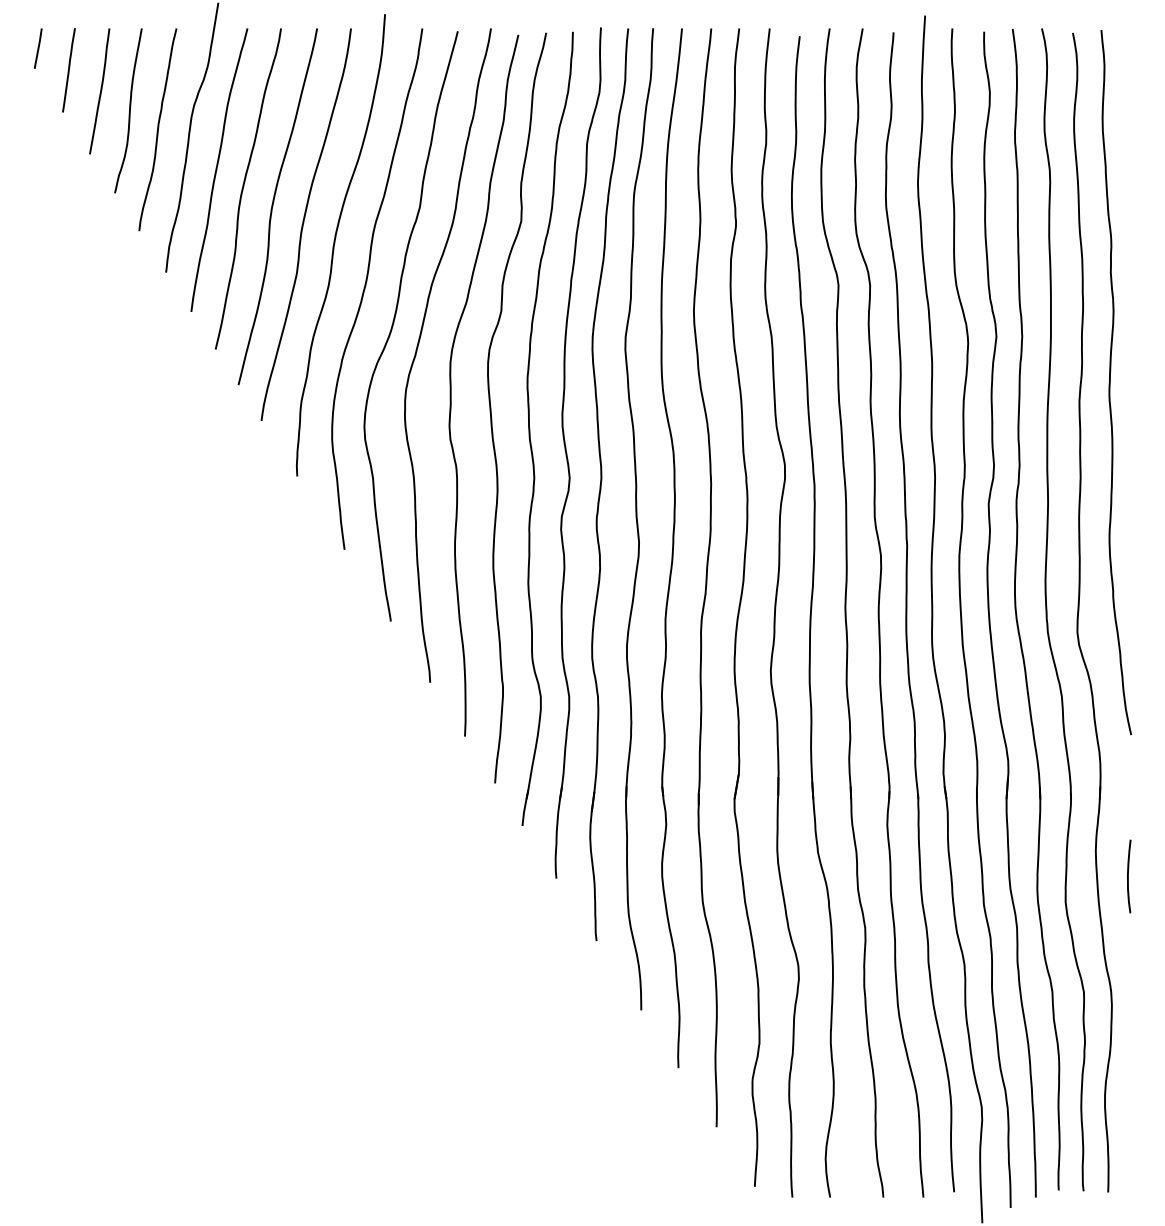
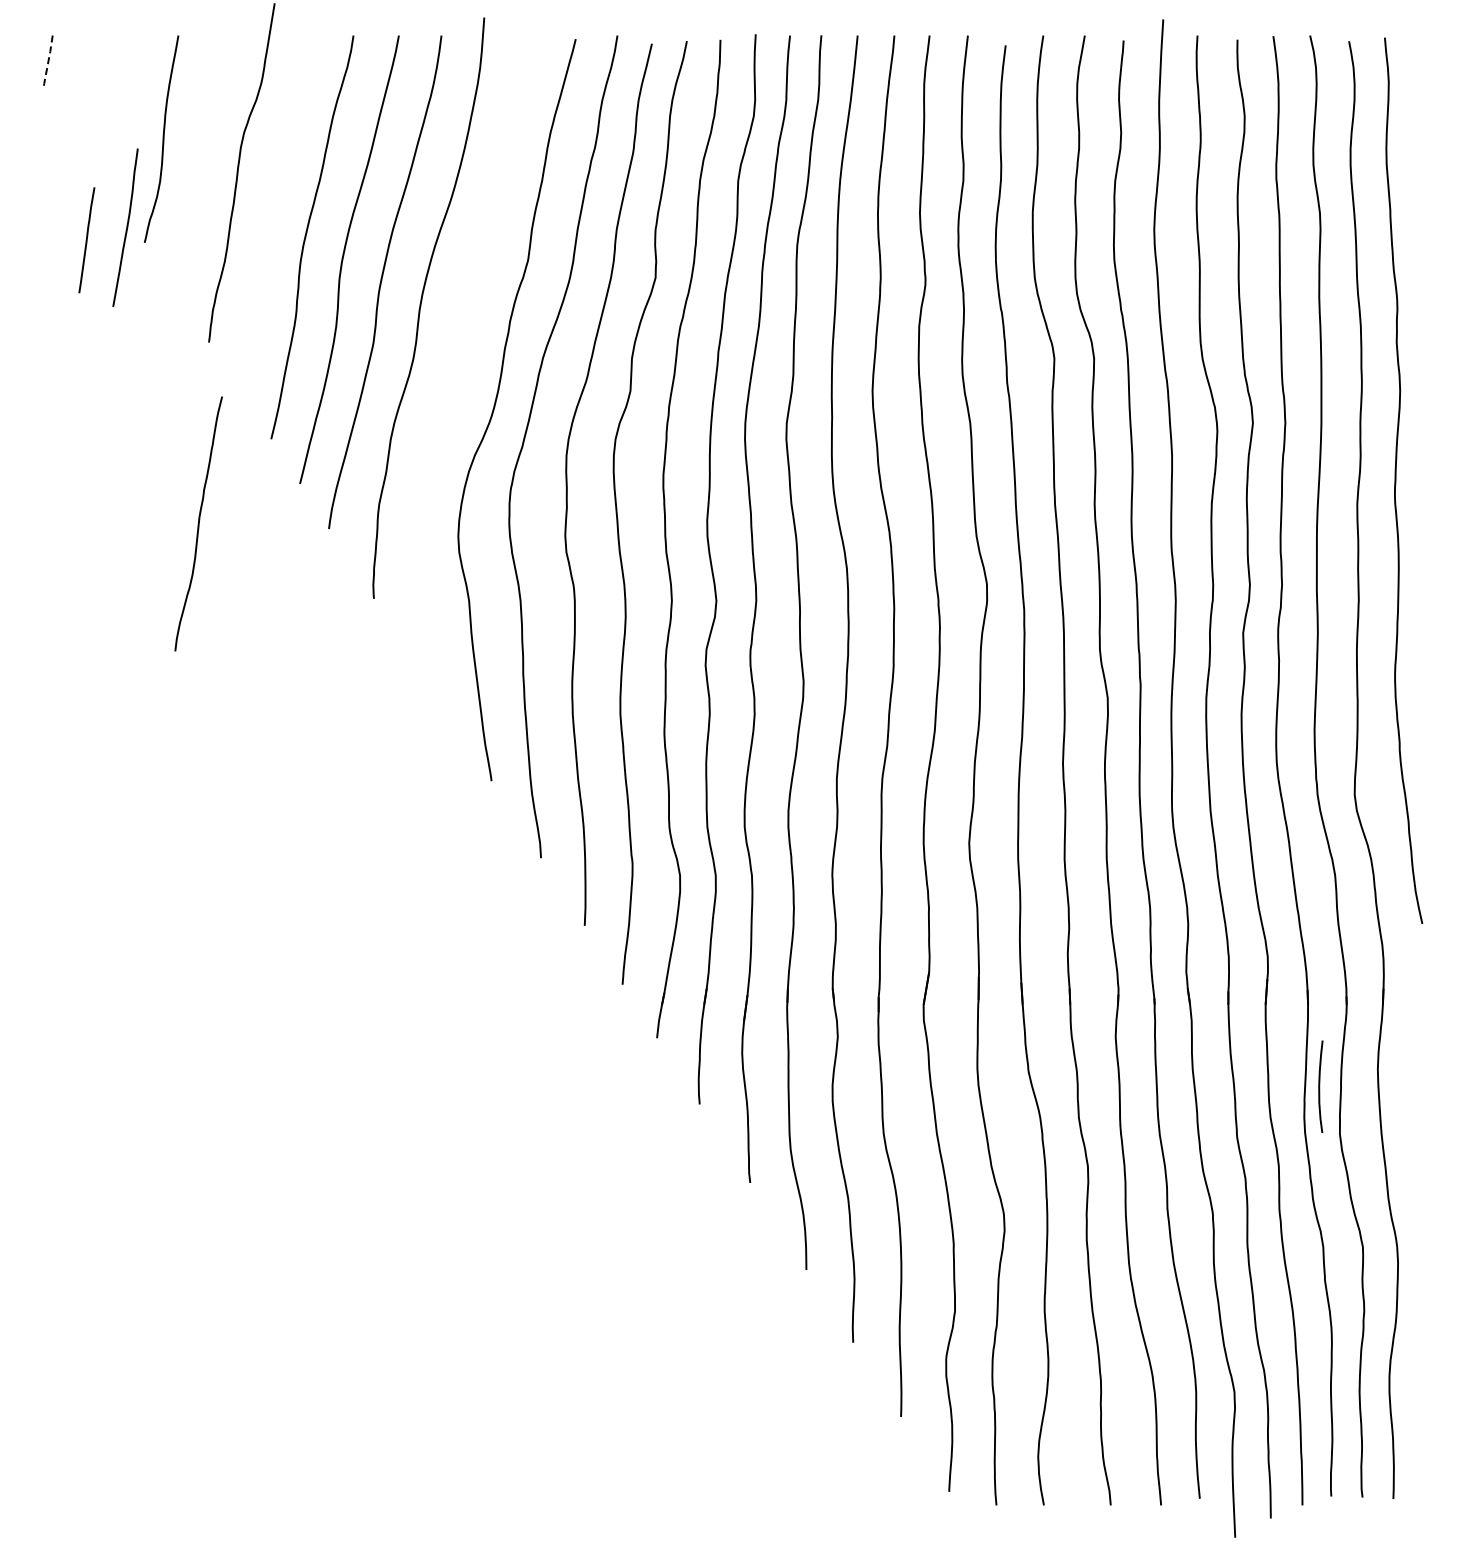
line: (38, 49) -> (48, 61), solid -> dashed
line: (68, 70) -> (86, 240), moved
curve: (100, 91) -> (126, 227), moved
curve: (157, 129) -> (198, 523), moved
curve: (217, 169) -> (273, 213), removed
curve: (366, 286) -> (460, 359), removed
curve: (1128, 876) -> (1320, 1086), moved

